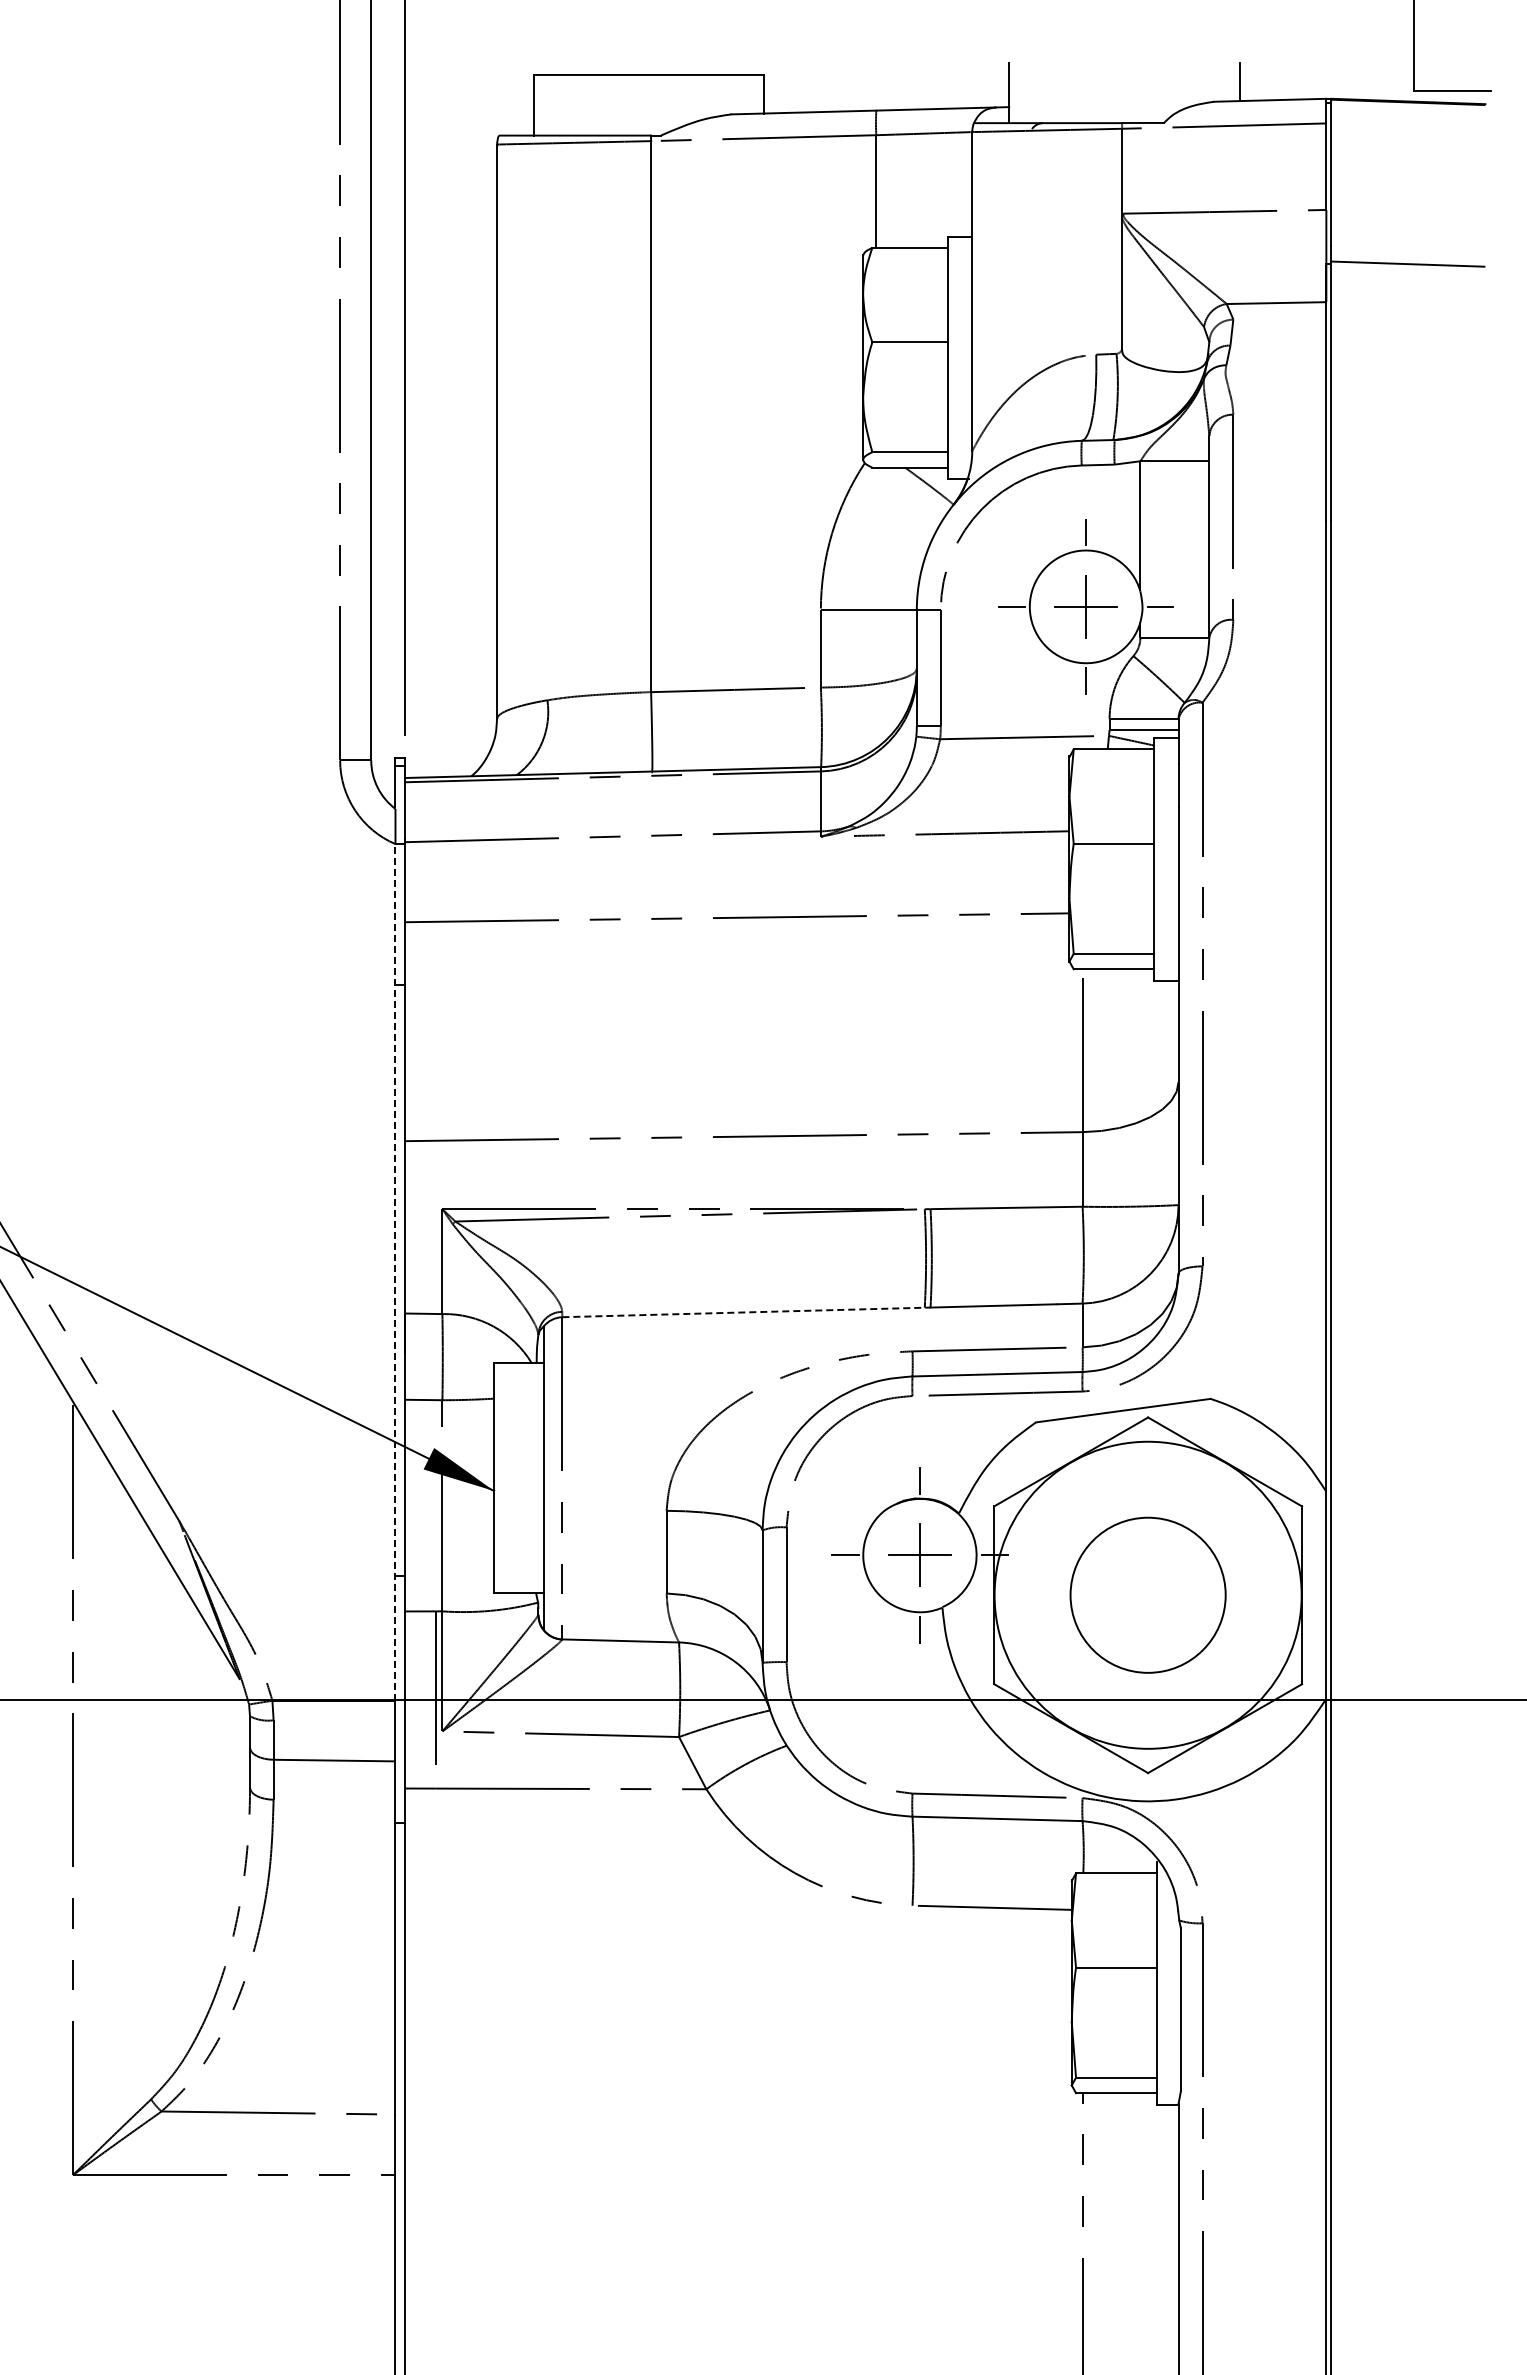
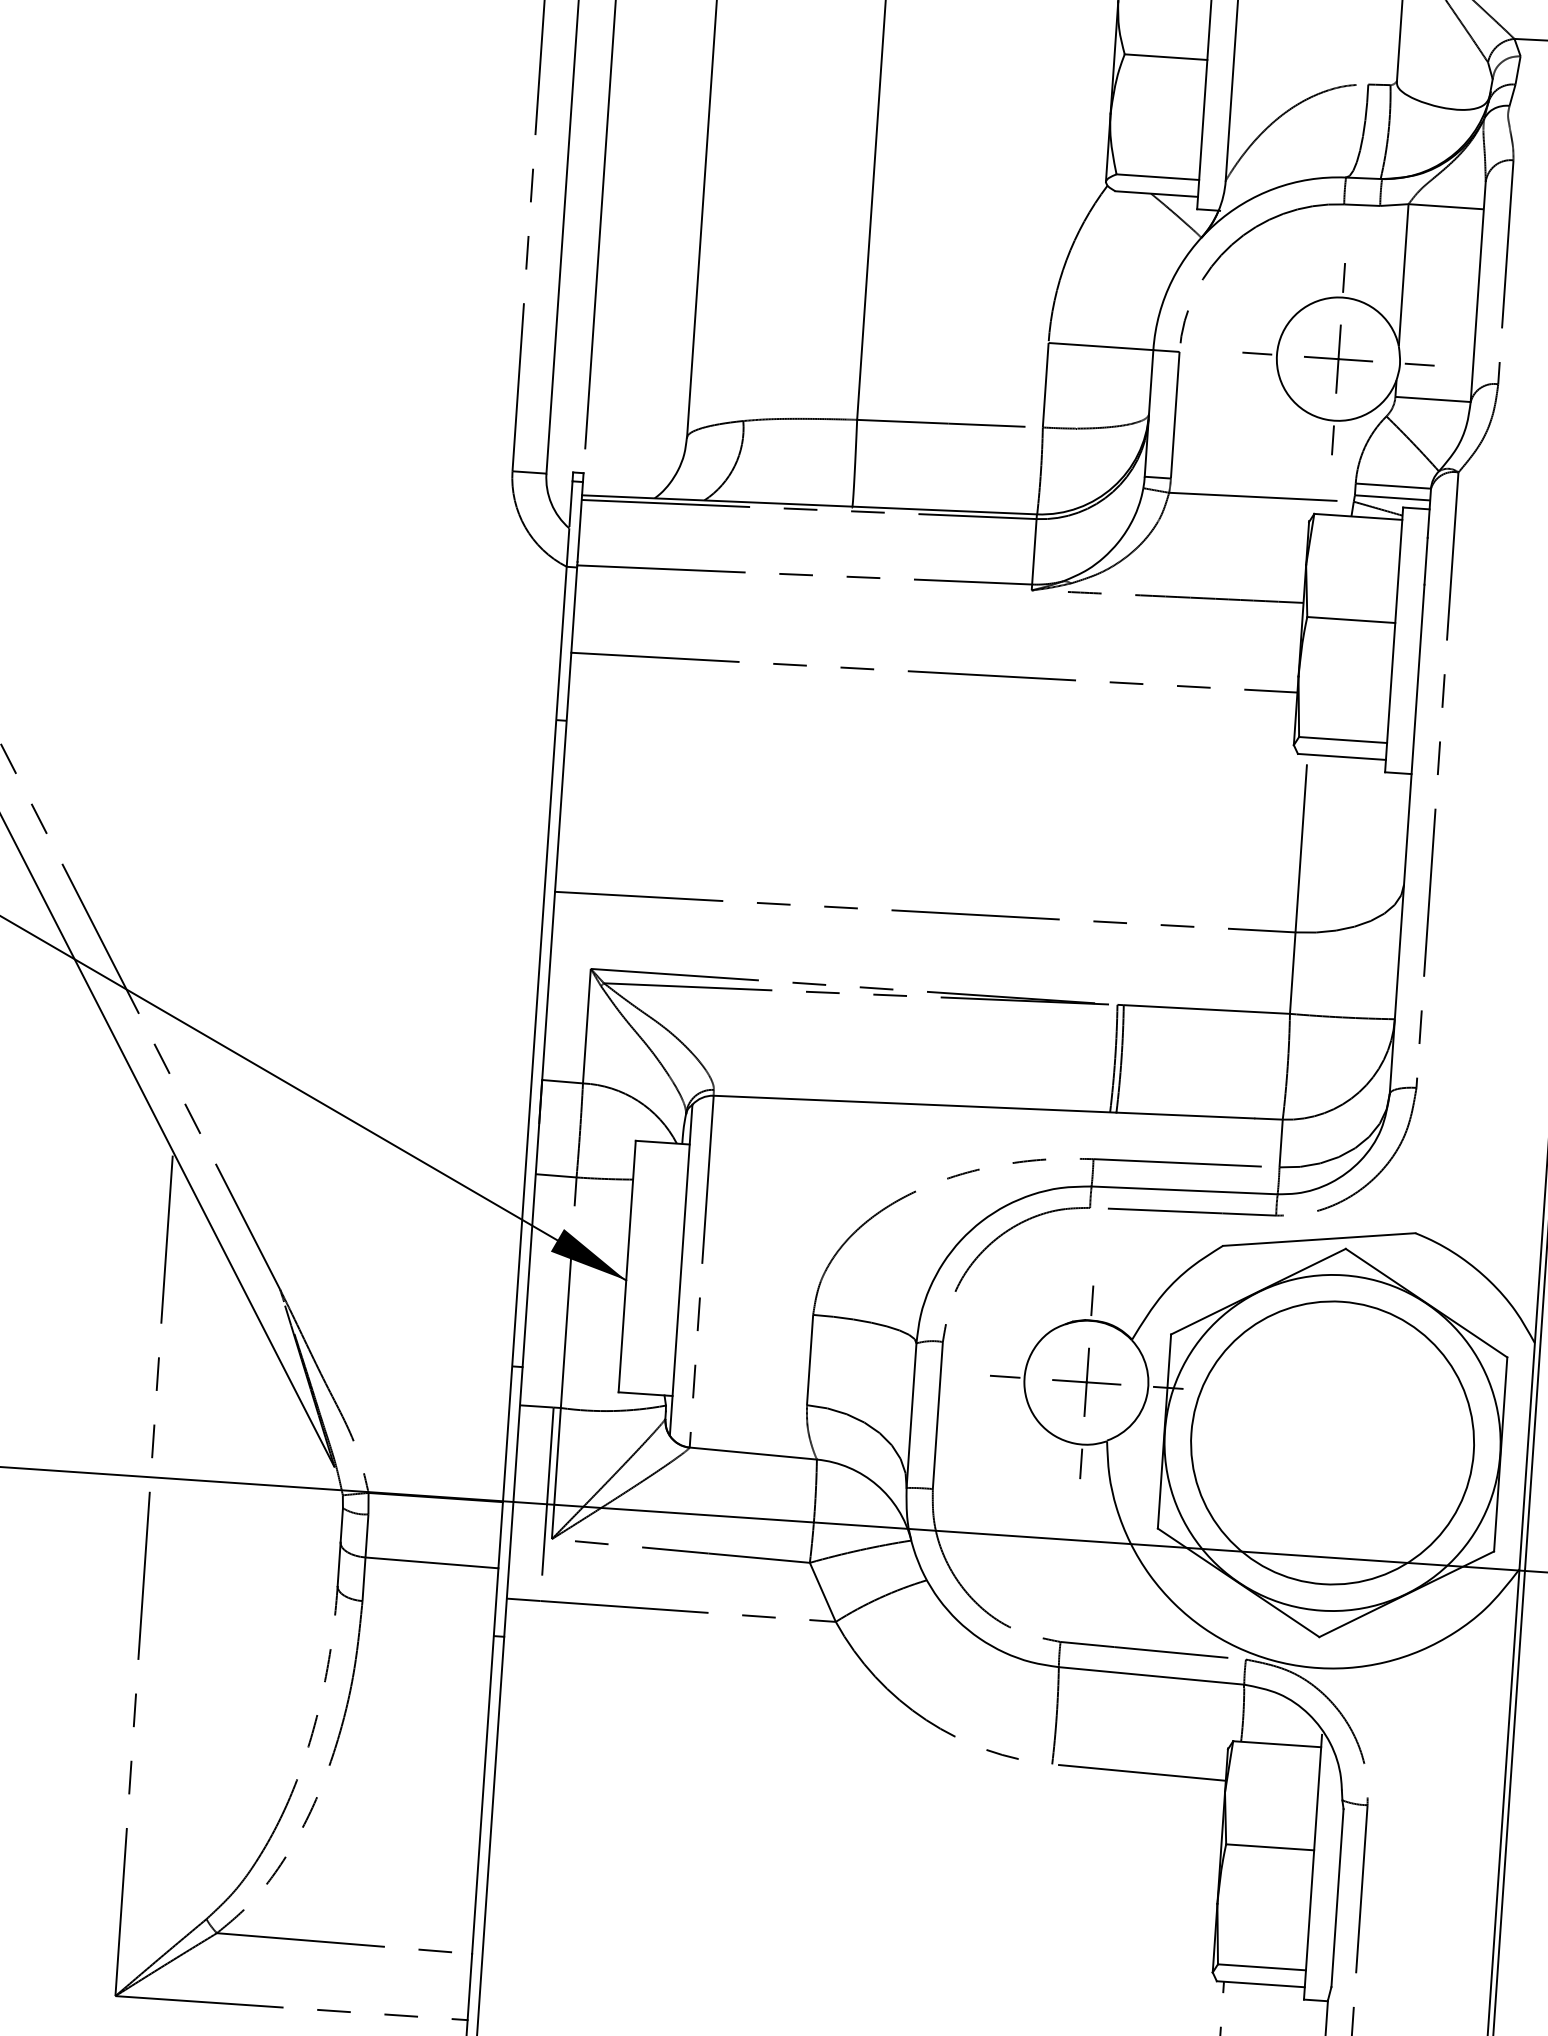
line: (395, 1271) -> (534, 1033), dashed -> solid
line: (746, 1312) -> (915, 1104), dashed -> solid
circle: (1147, 1595) -> (1331, 1443), size x1.67

